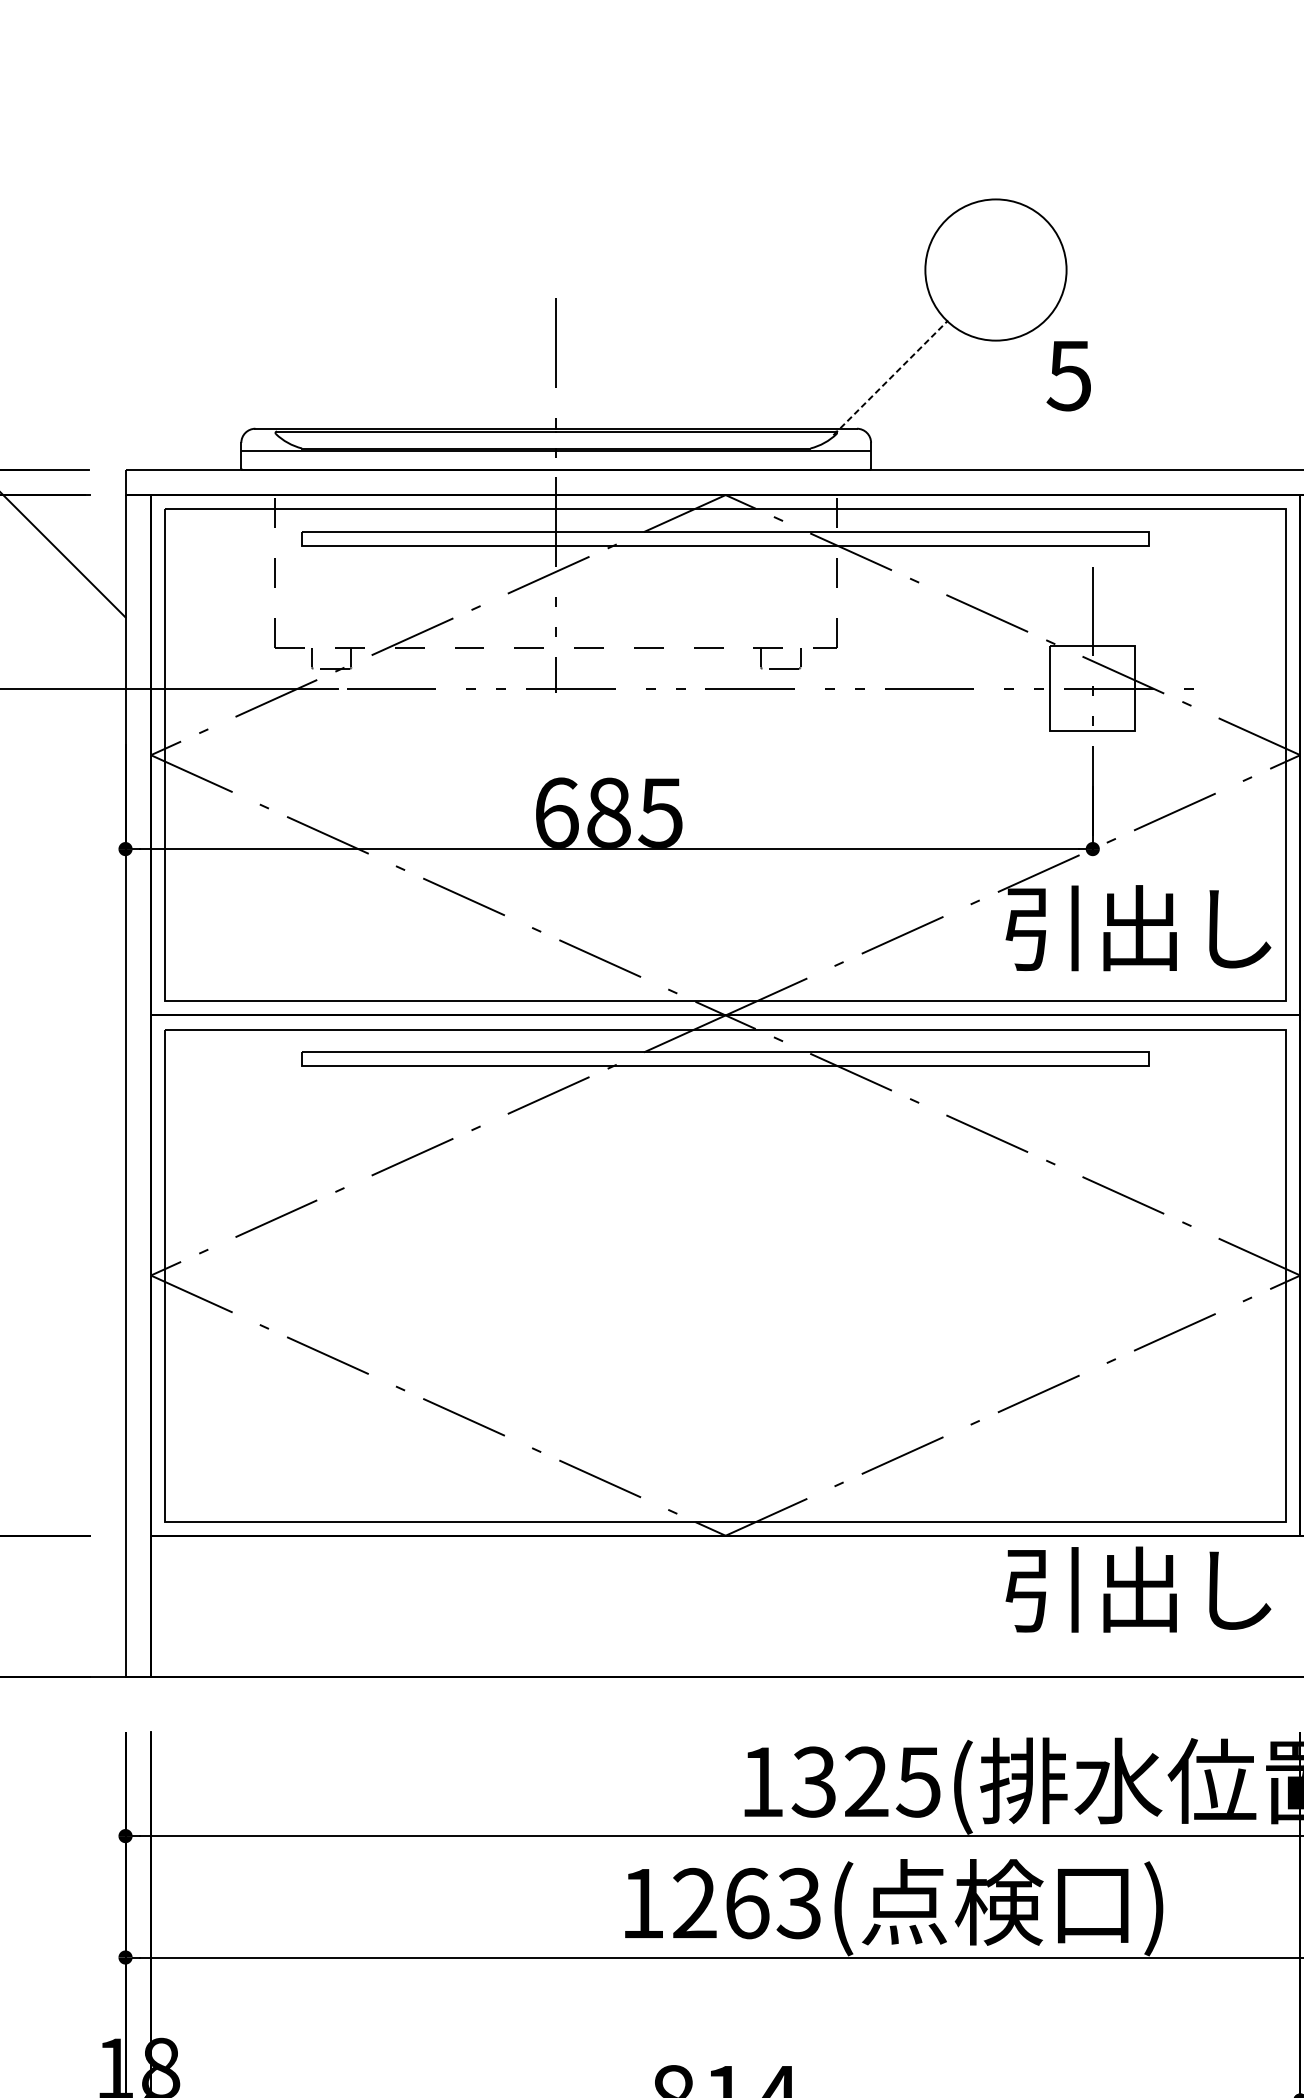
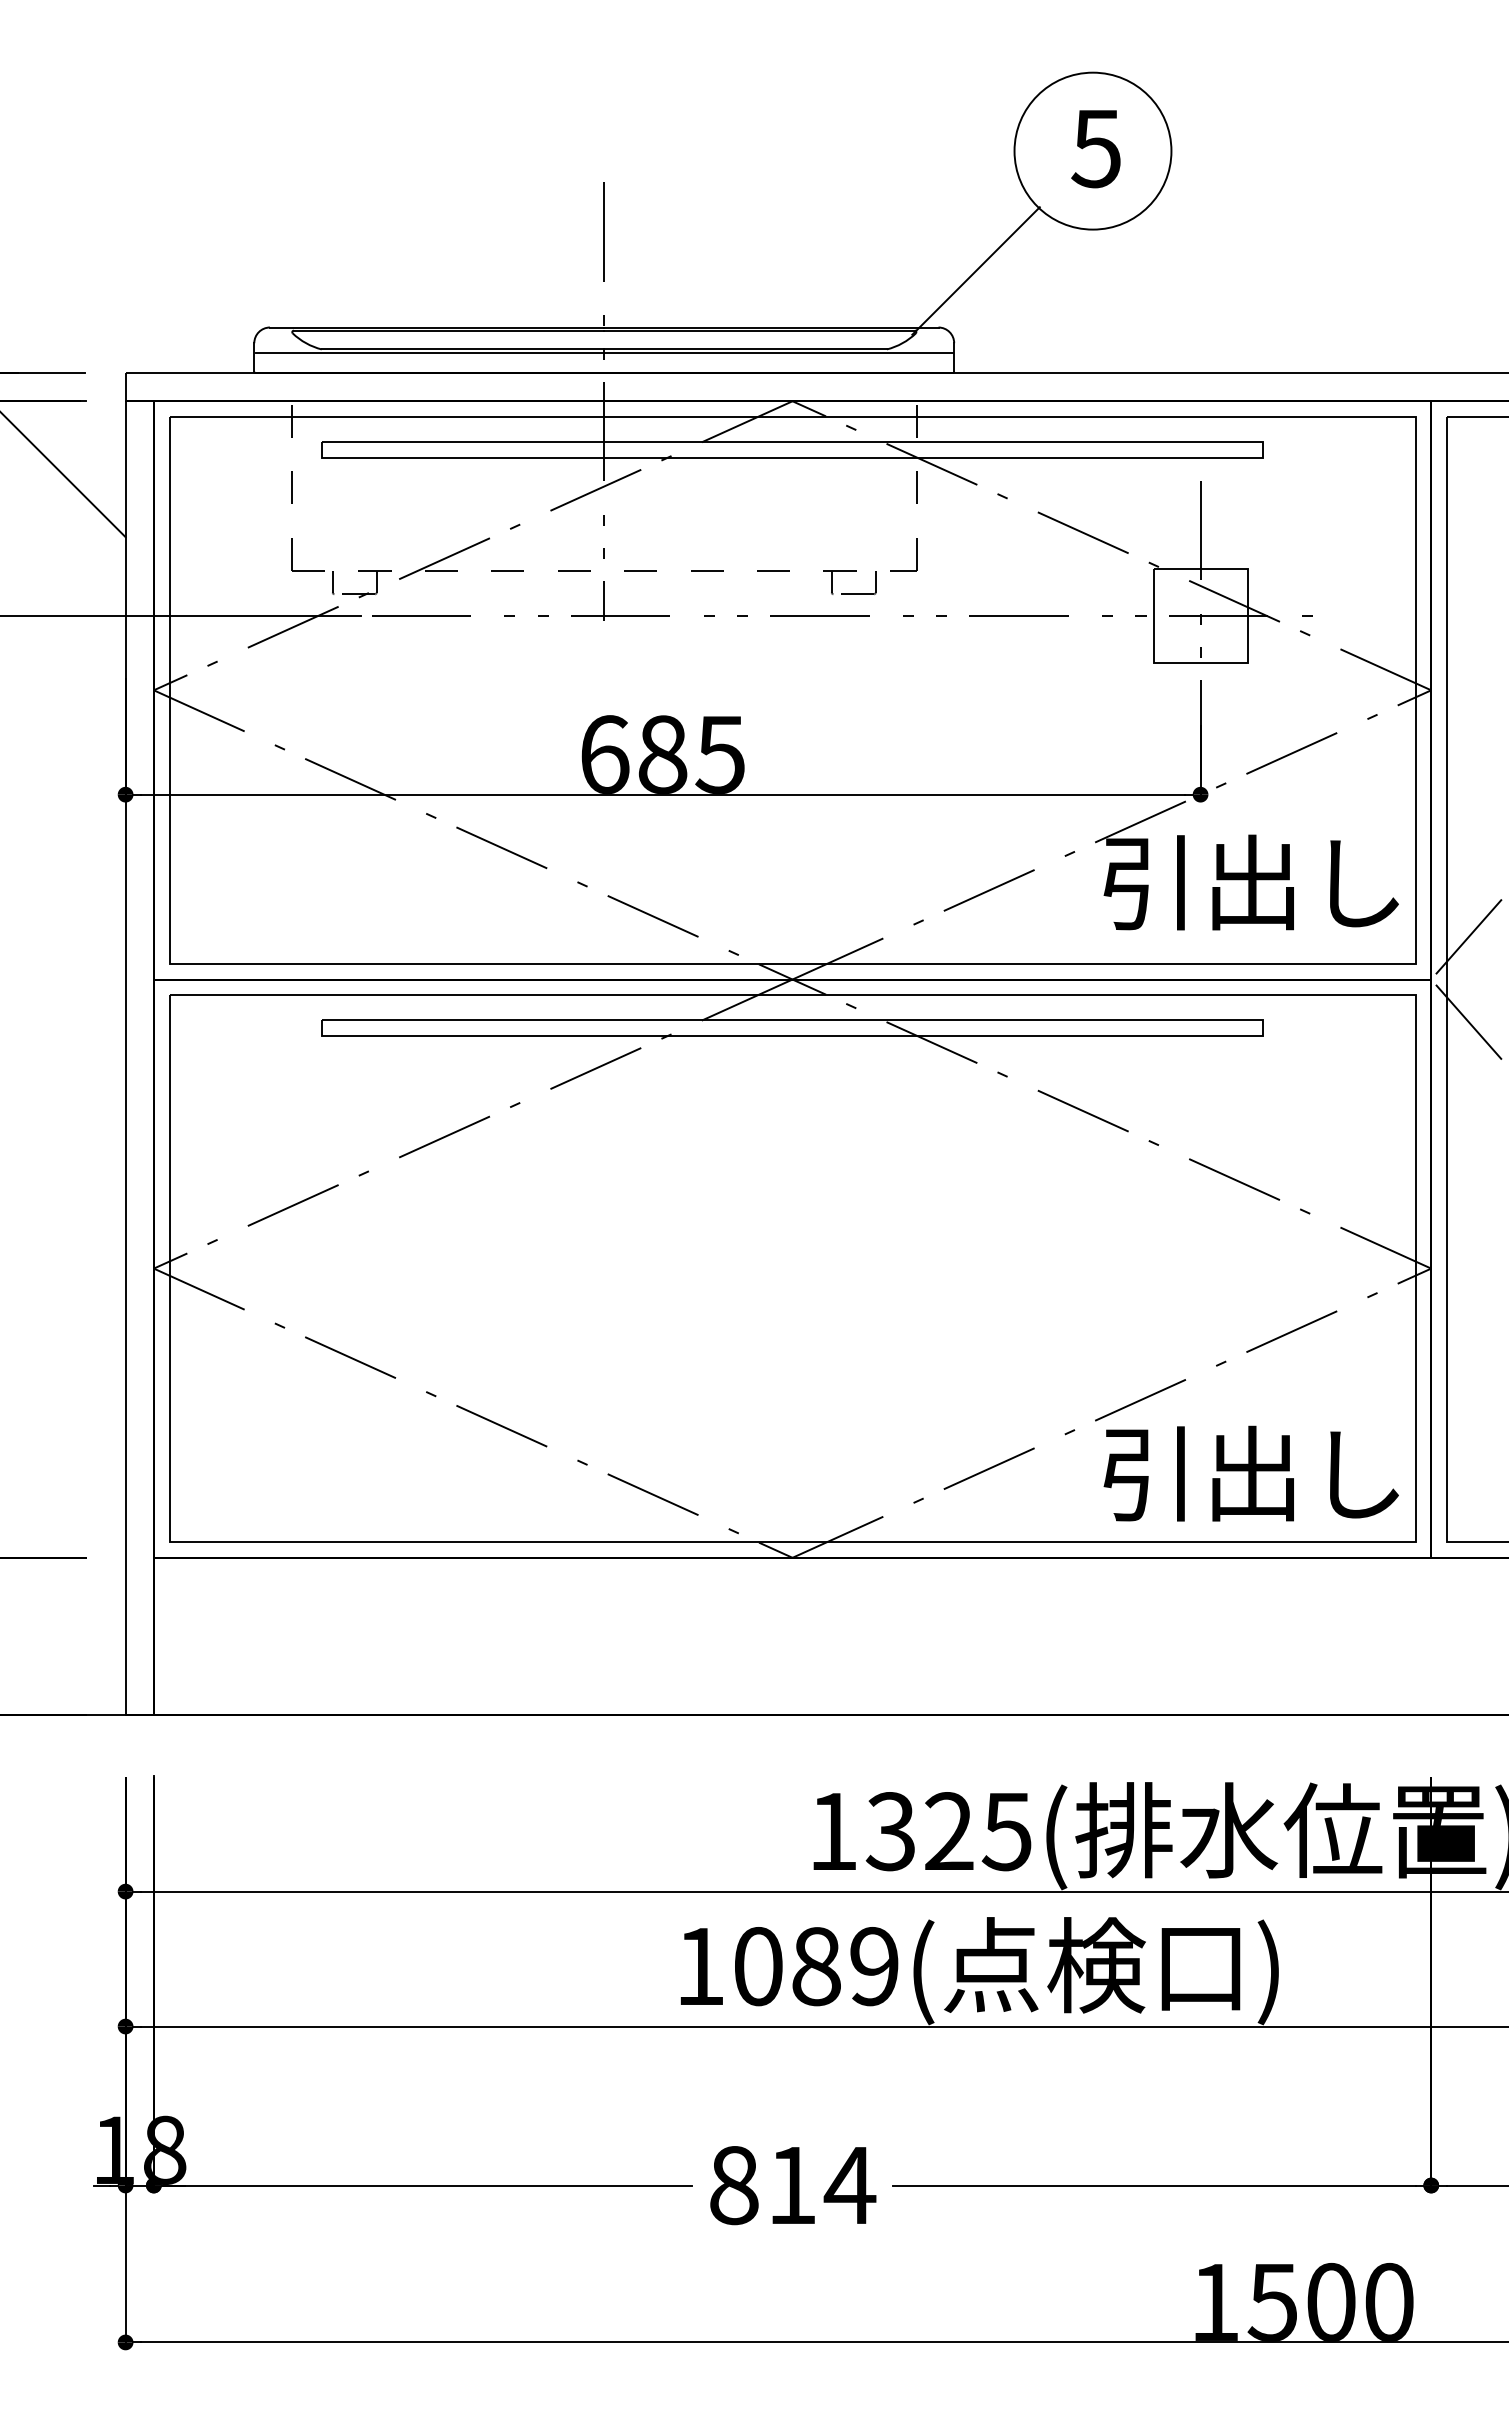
text: (1068, 376) -> (1095, 149), moved
line: (891, 377) -> (976, 270), dashed -> solid
text: (1137, 1589) -> (1250, 1473), moved
text: (747, 1903) -> (816, 1966), 1263( -> 1089(

